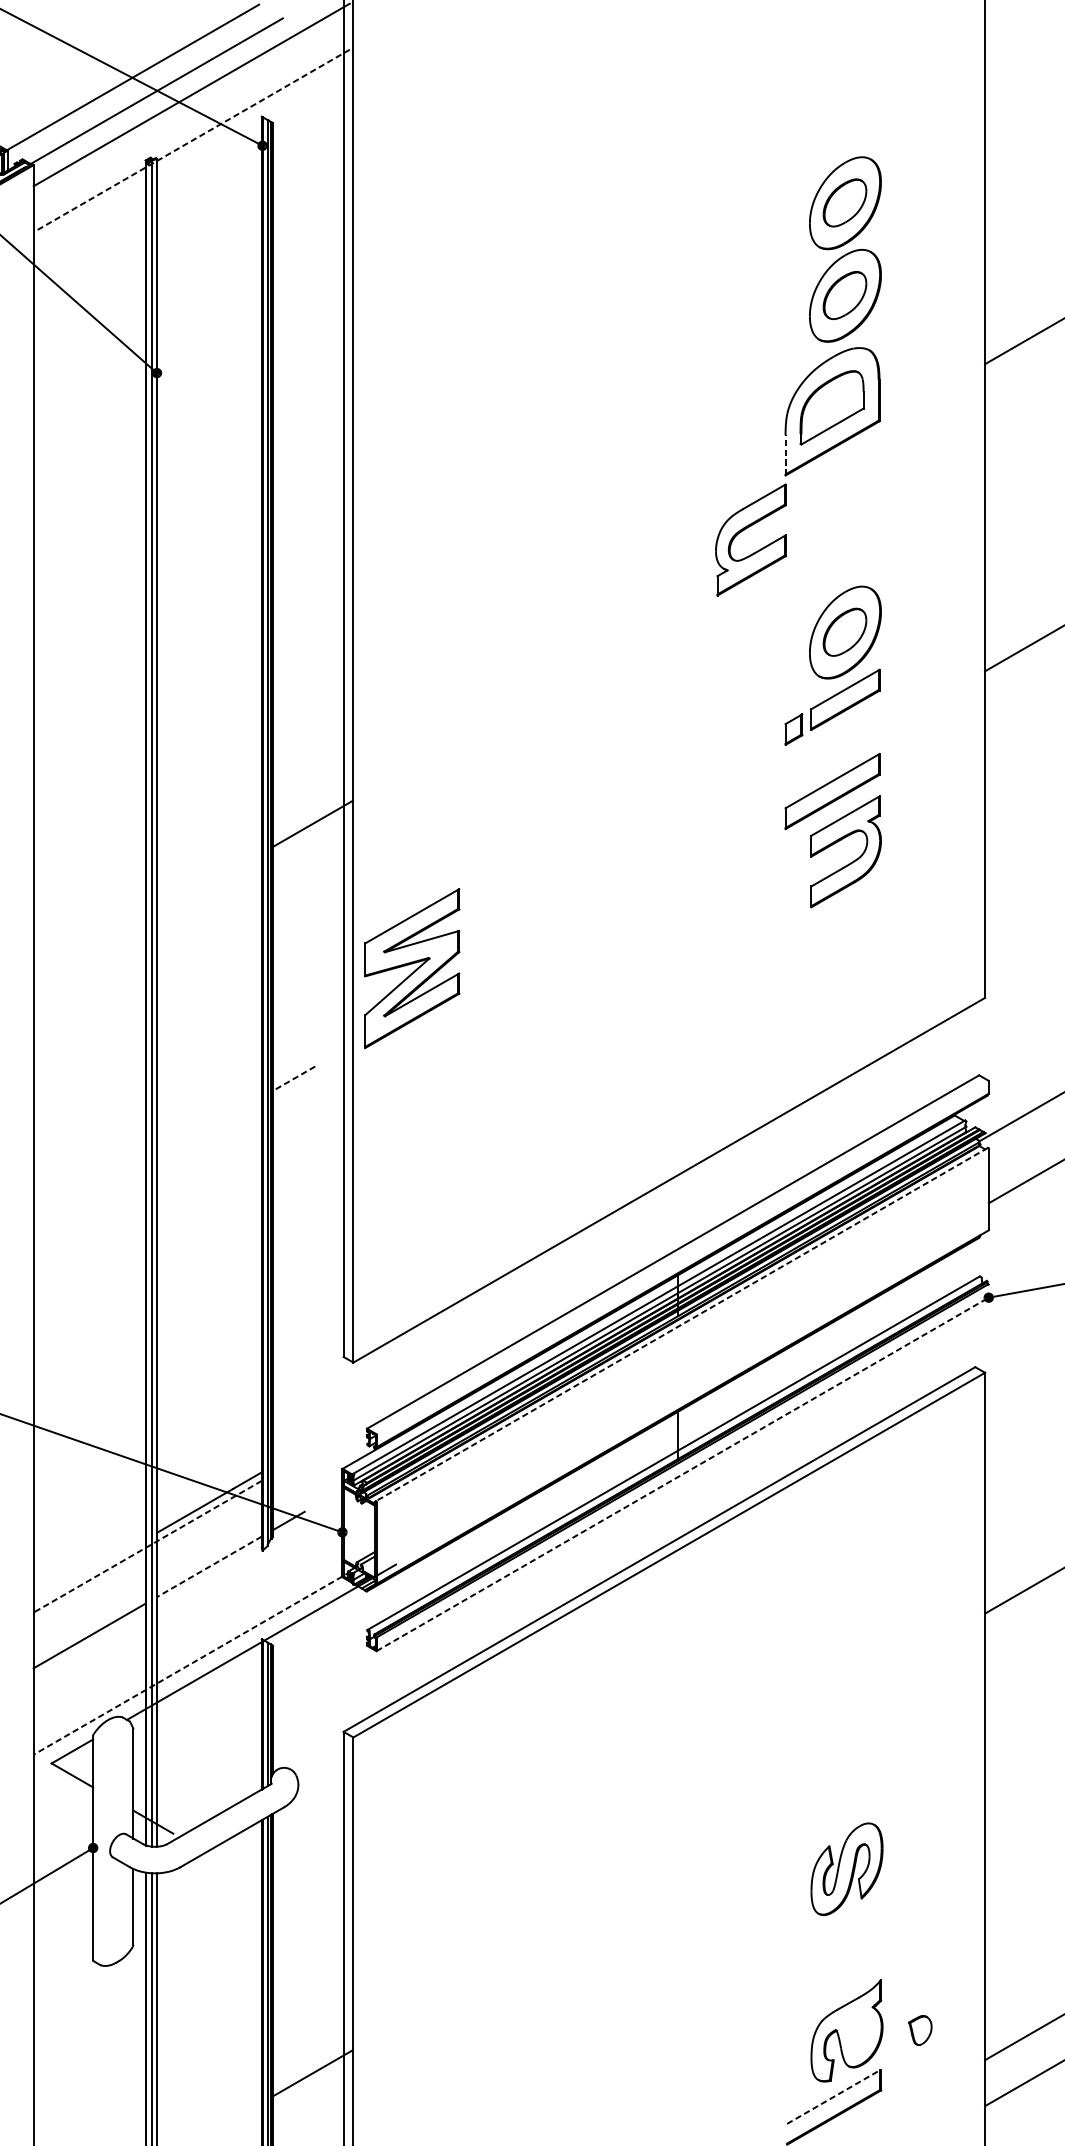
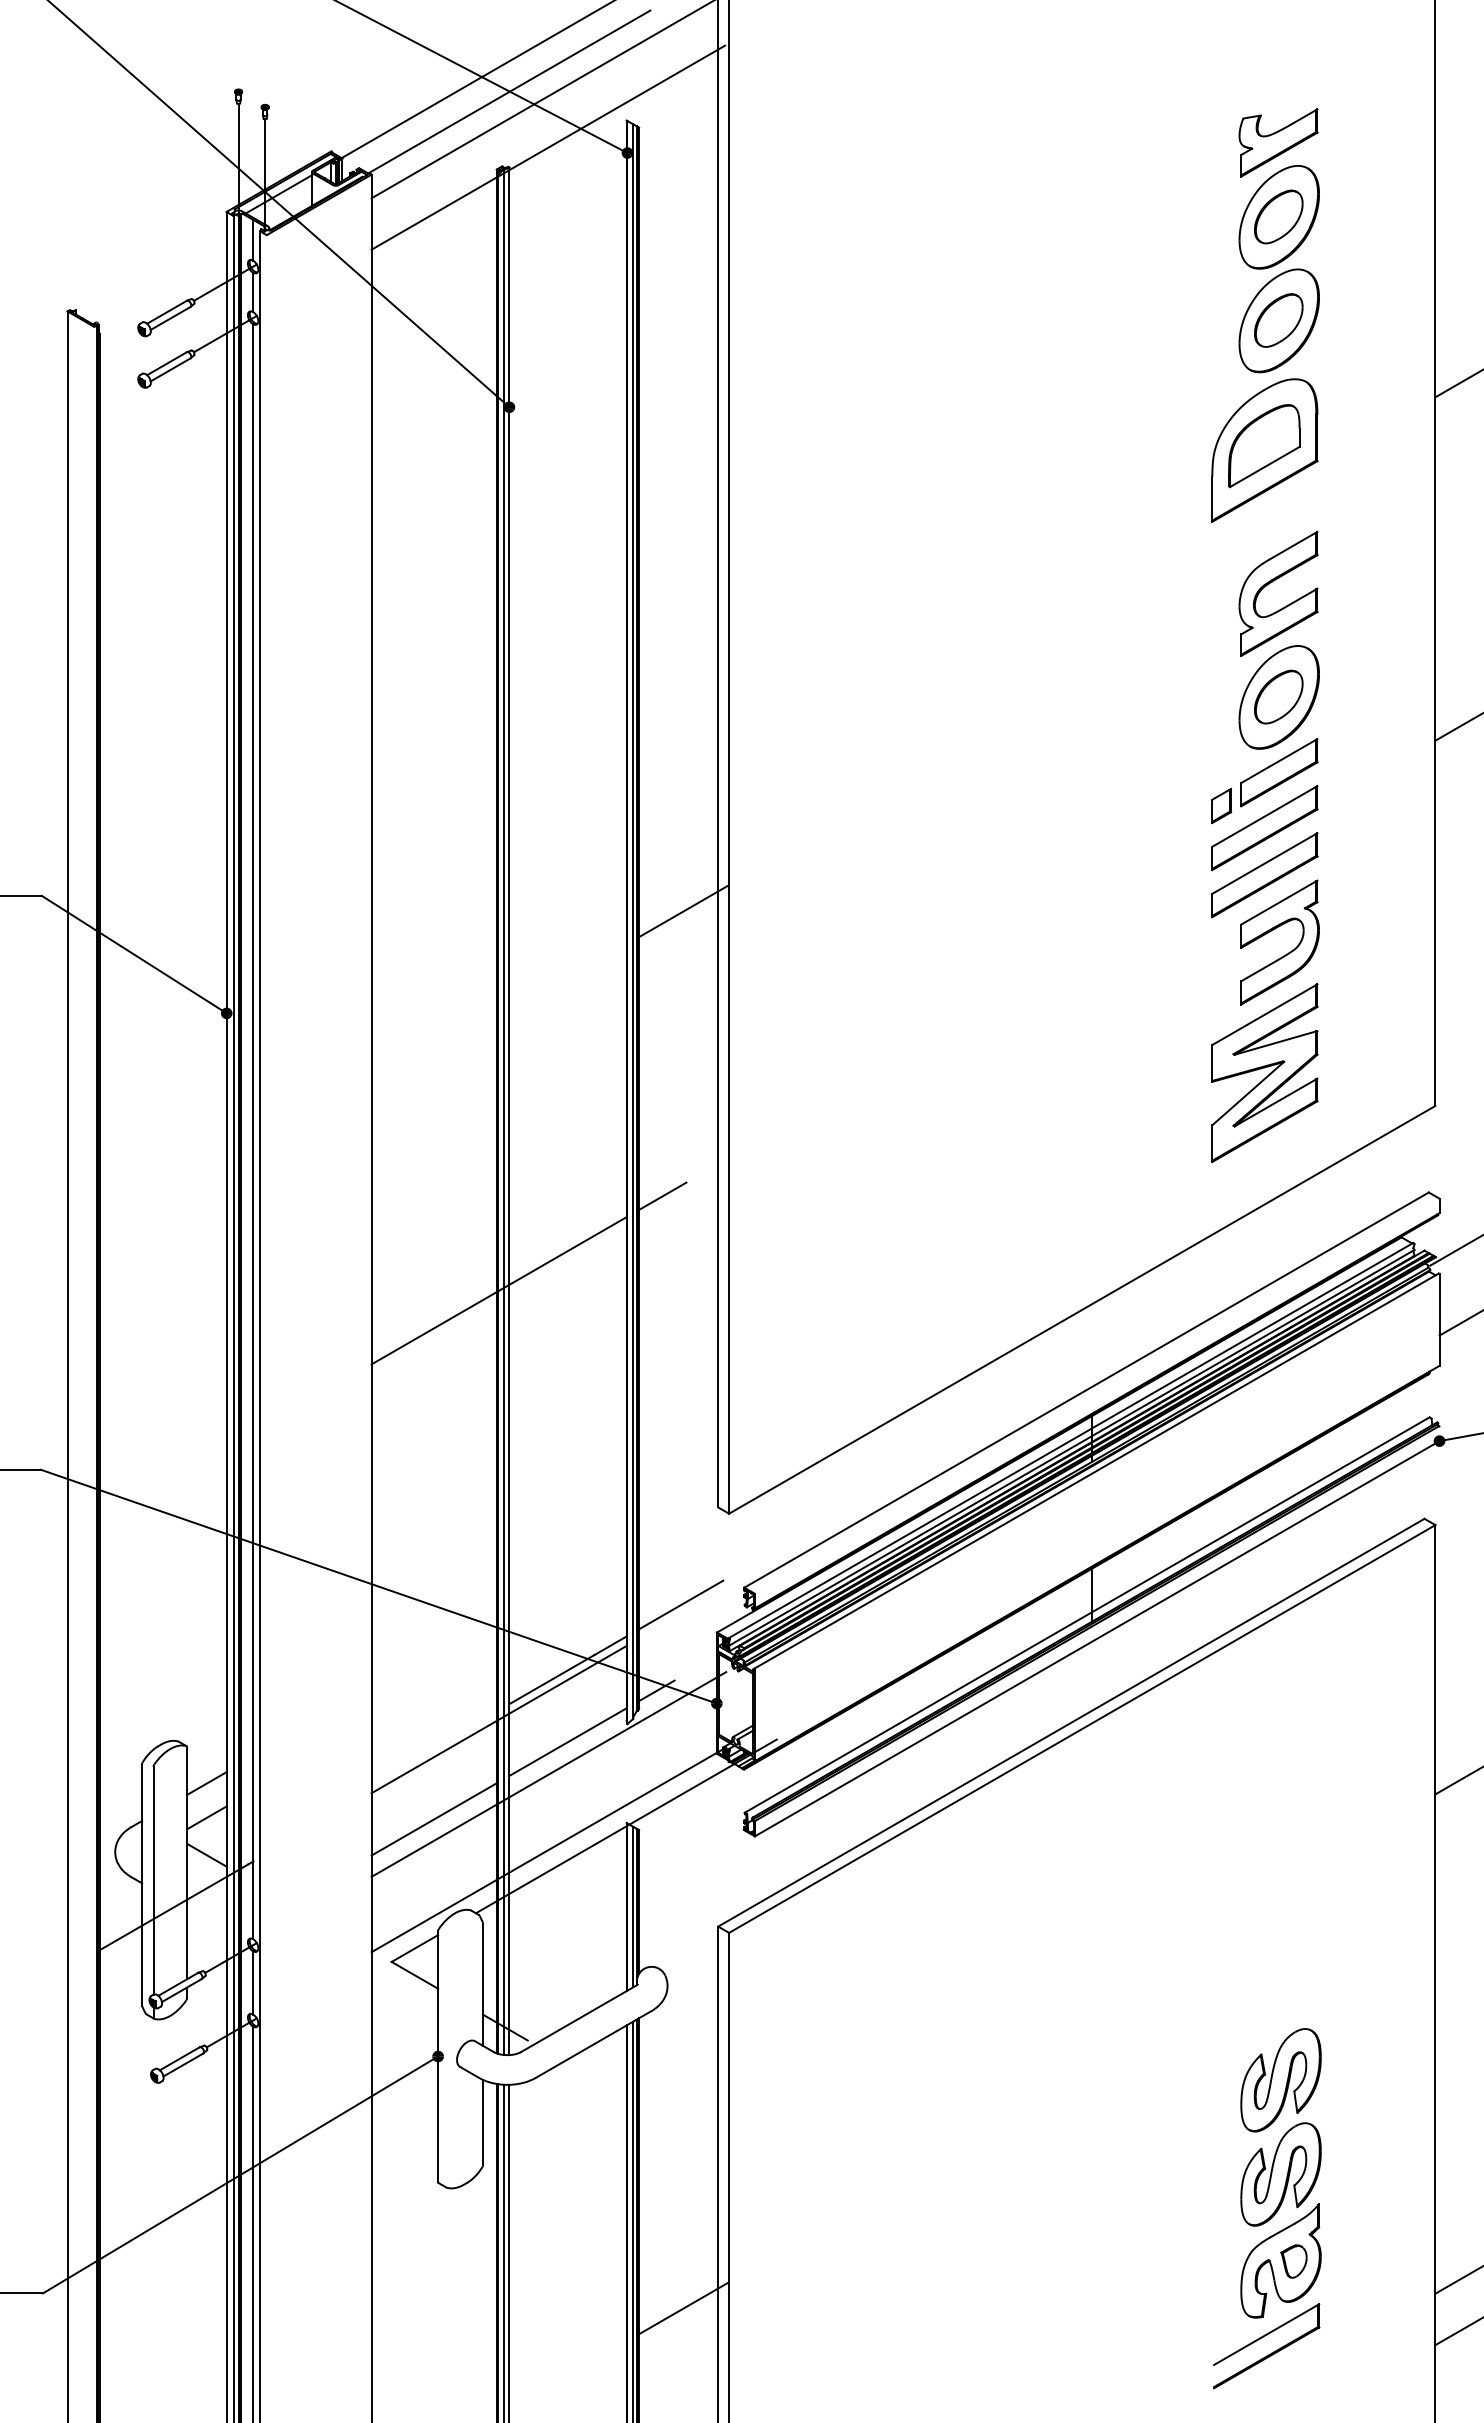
part: (844, 136) -> (1278, 142), added
line: (191, 140) -> (547, 147), dashed -> solid
line: (785, 454) -> (1212, 498), dashed -> solid
part: (745, 529) -> (1272, 582), moved
part: (832, 749) -> (1264, 828), added
part: (411, 968) -> (1264, 1072), moved
line: (293, 1078) -> (662, 1196), dashed -> solid
line: (147, 1162) -> (498, 1290), added
line: (681, 1324) -> (1095, 1471), dashed -> solid
line: (310, 1443) -> (681, 1604), added
line: (682, 1474) -> (1097, 1638), dashed -> solid
line: (147, 1546) -> (498, 1719), dashed -> solid
line: (209, 1567) -> (568, 1742), dashed -> solid
line: (191, 1595) -> (548, 1774), added
line: (191, 1662) -> (548, 1849), dashed -> solid
part: (846, 1953) -> (1280, 2174), added
part: (919, 2030) -> (1293, 2261), moved
line: (834, 2096) -> (1266, 2334), dashed -> solid

